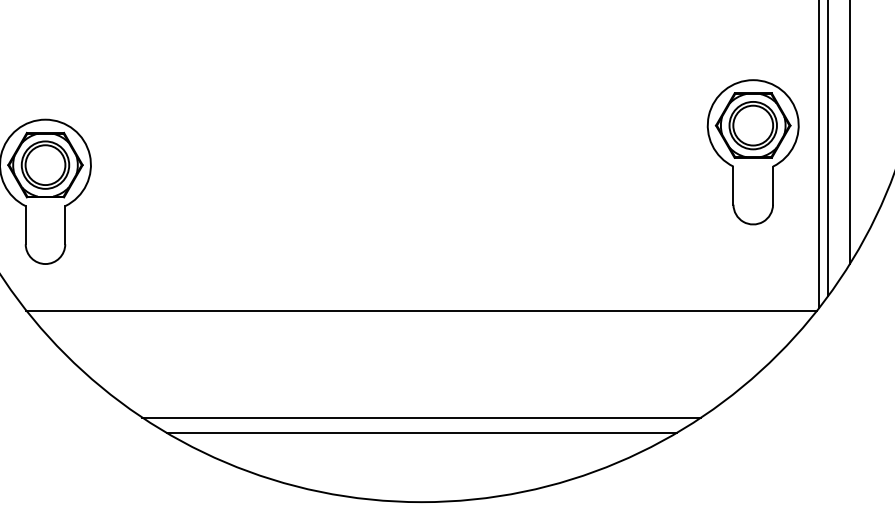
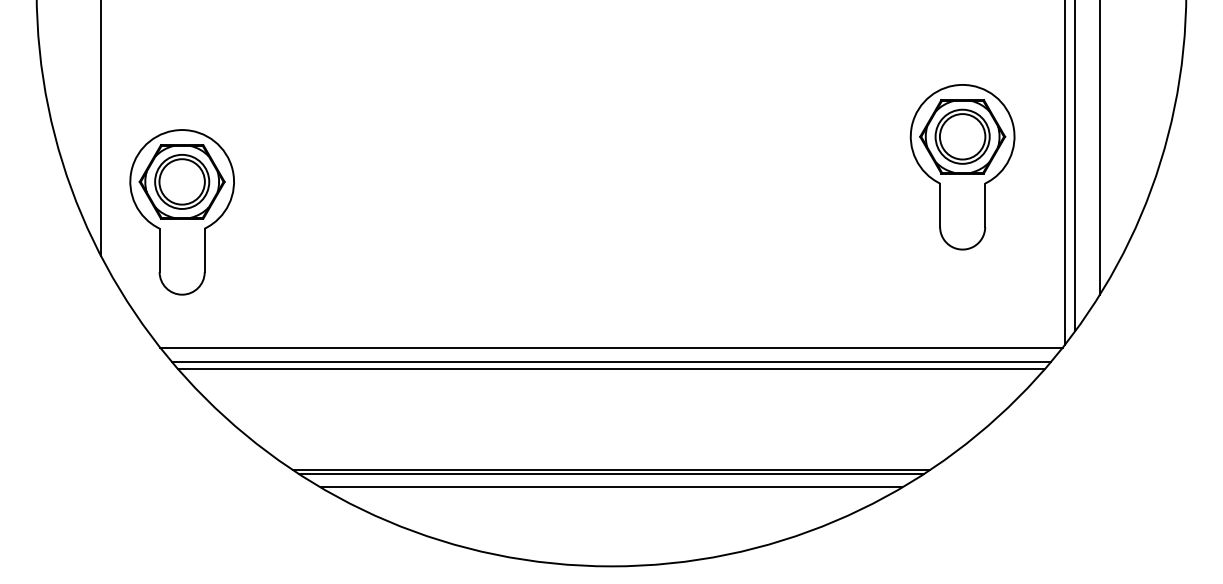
part: (753, 152) -> (962, 167), moved
line: (421, 323) -> (611, 362), added
line: (421, 329) -> (611, 369), added
line: (421, 420) -> (611, 473), added

